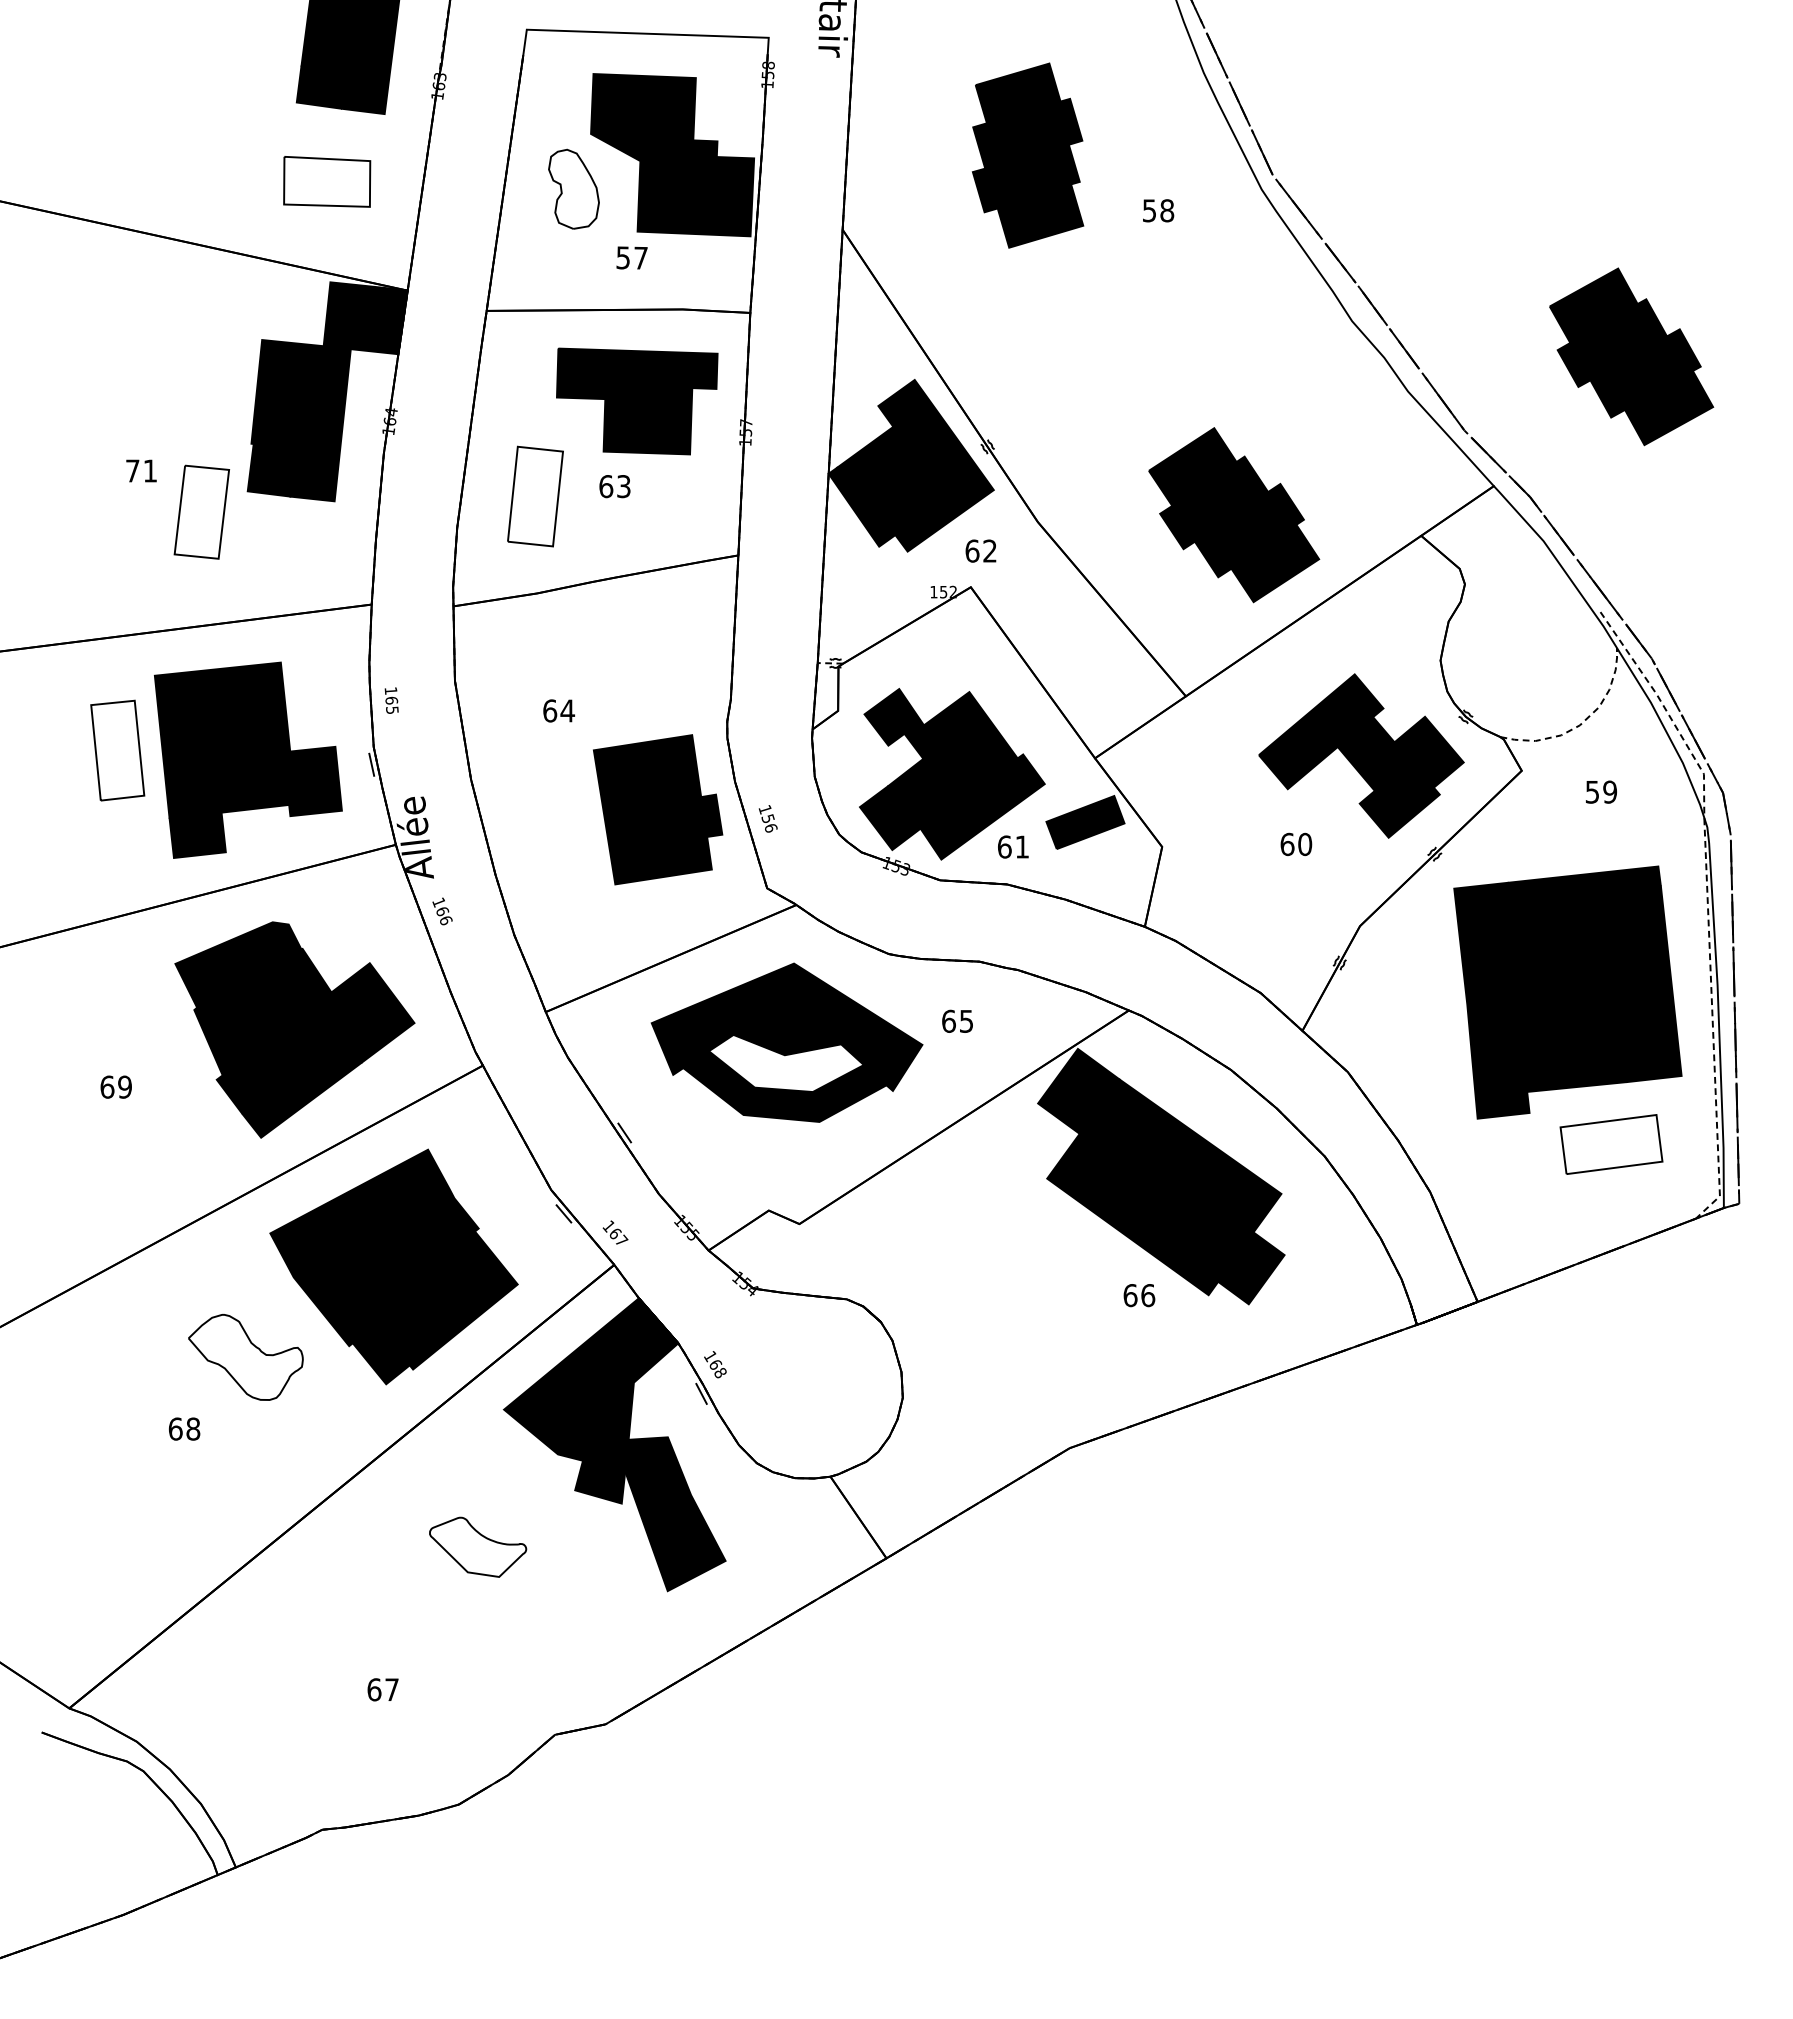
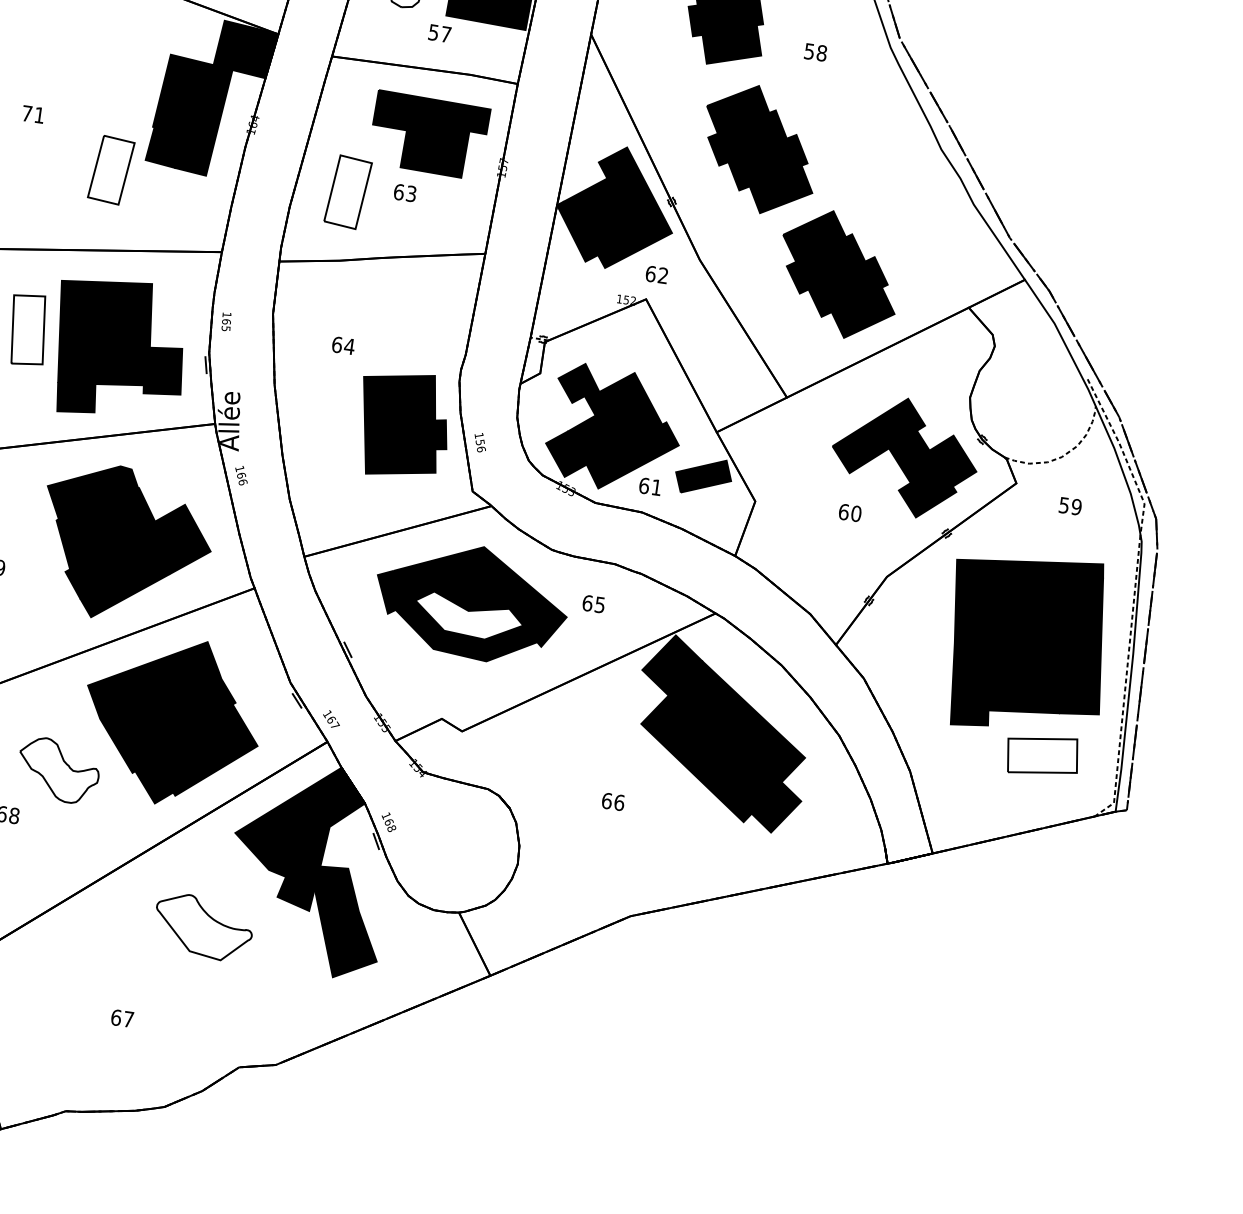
part: (1631, 356) -> (759, 149), moved
text: (141, 470) -> (33, 114), moved
text: (1139, 1295) -> (613, 801), moved
part: (477, 1547) -> (203, 927), size x1.43

